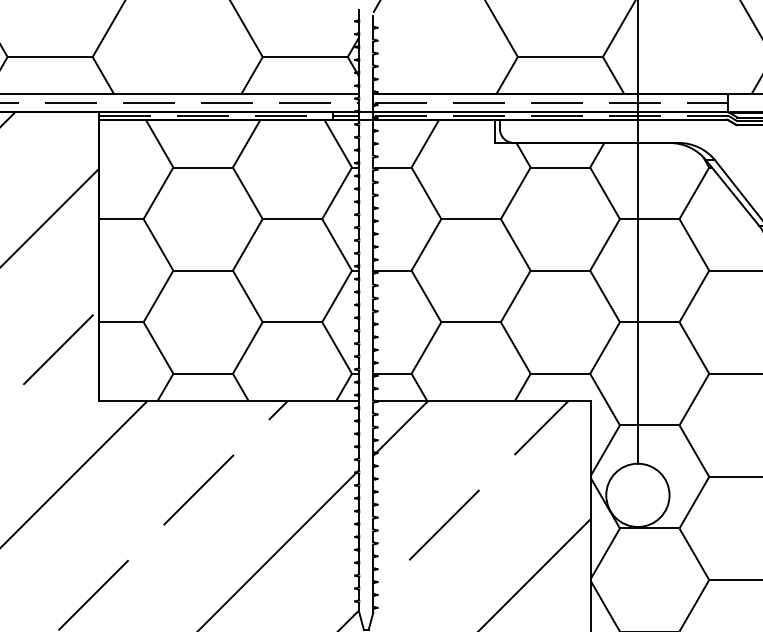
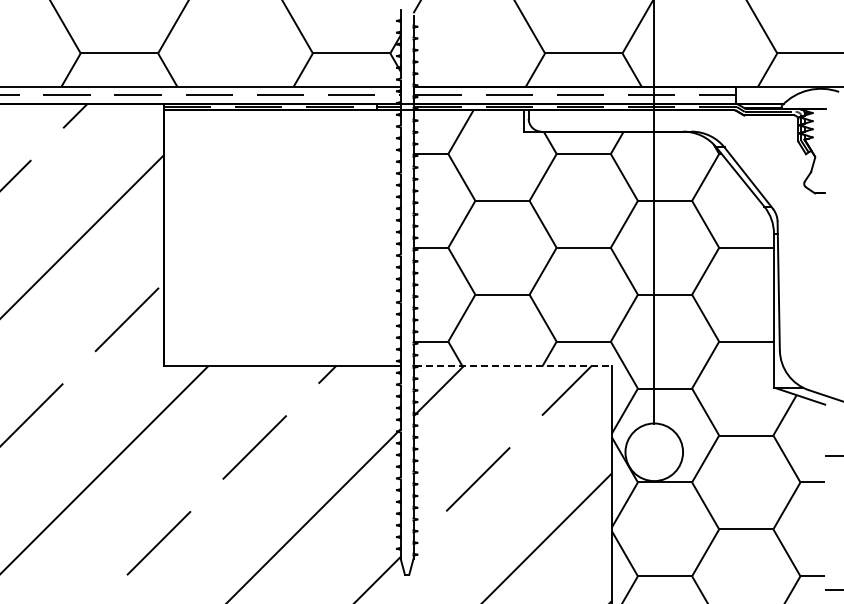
hatch: (228, 260) -> (281, 238), removed
line: (483, 401) -> (513, 366), solid -> dashed

